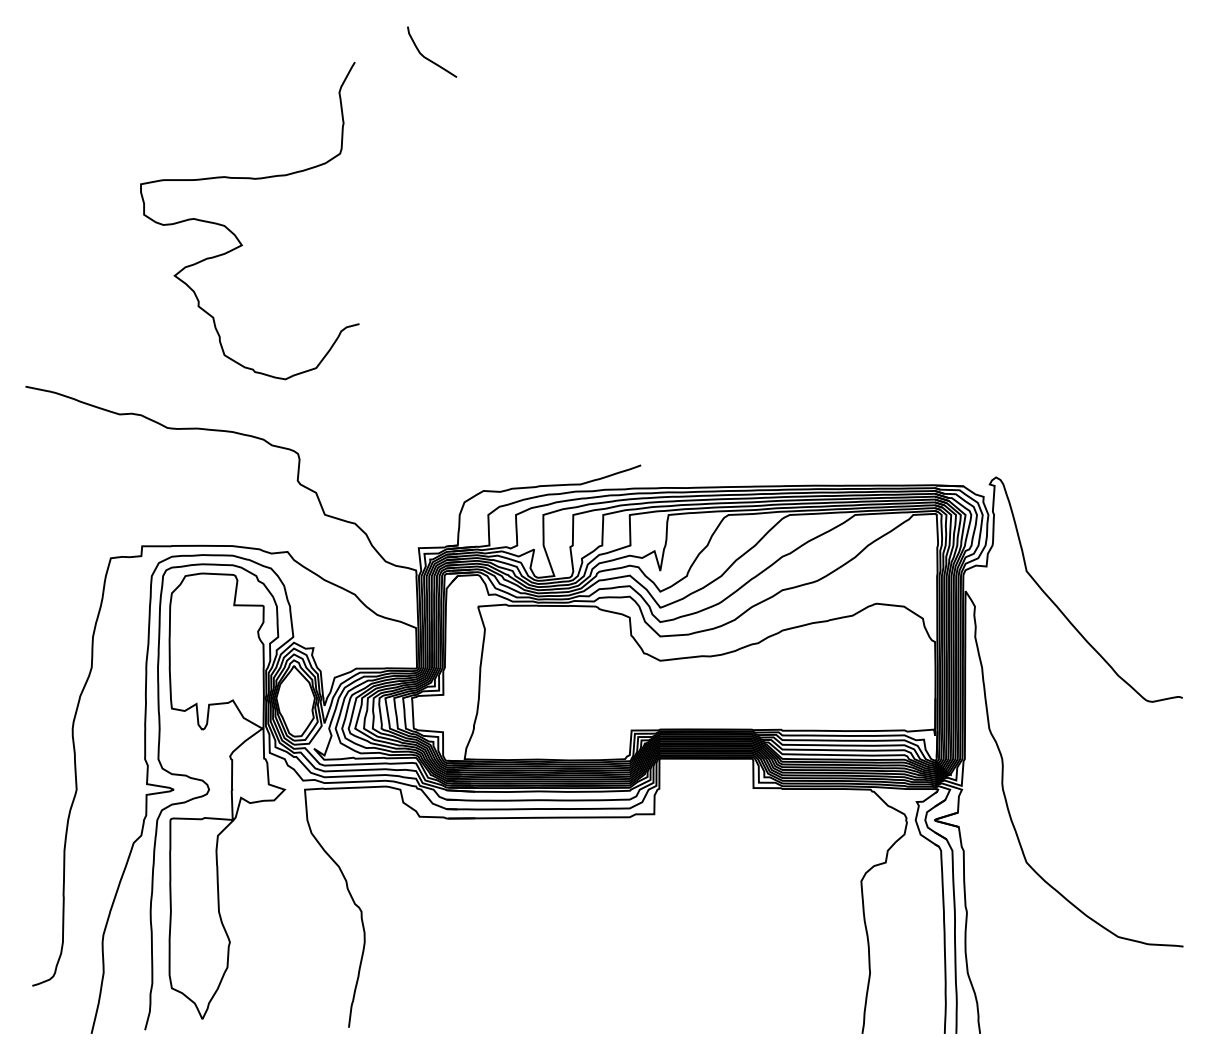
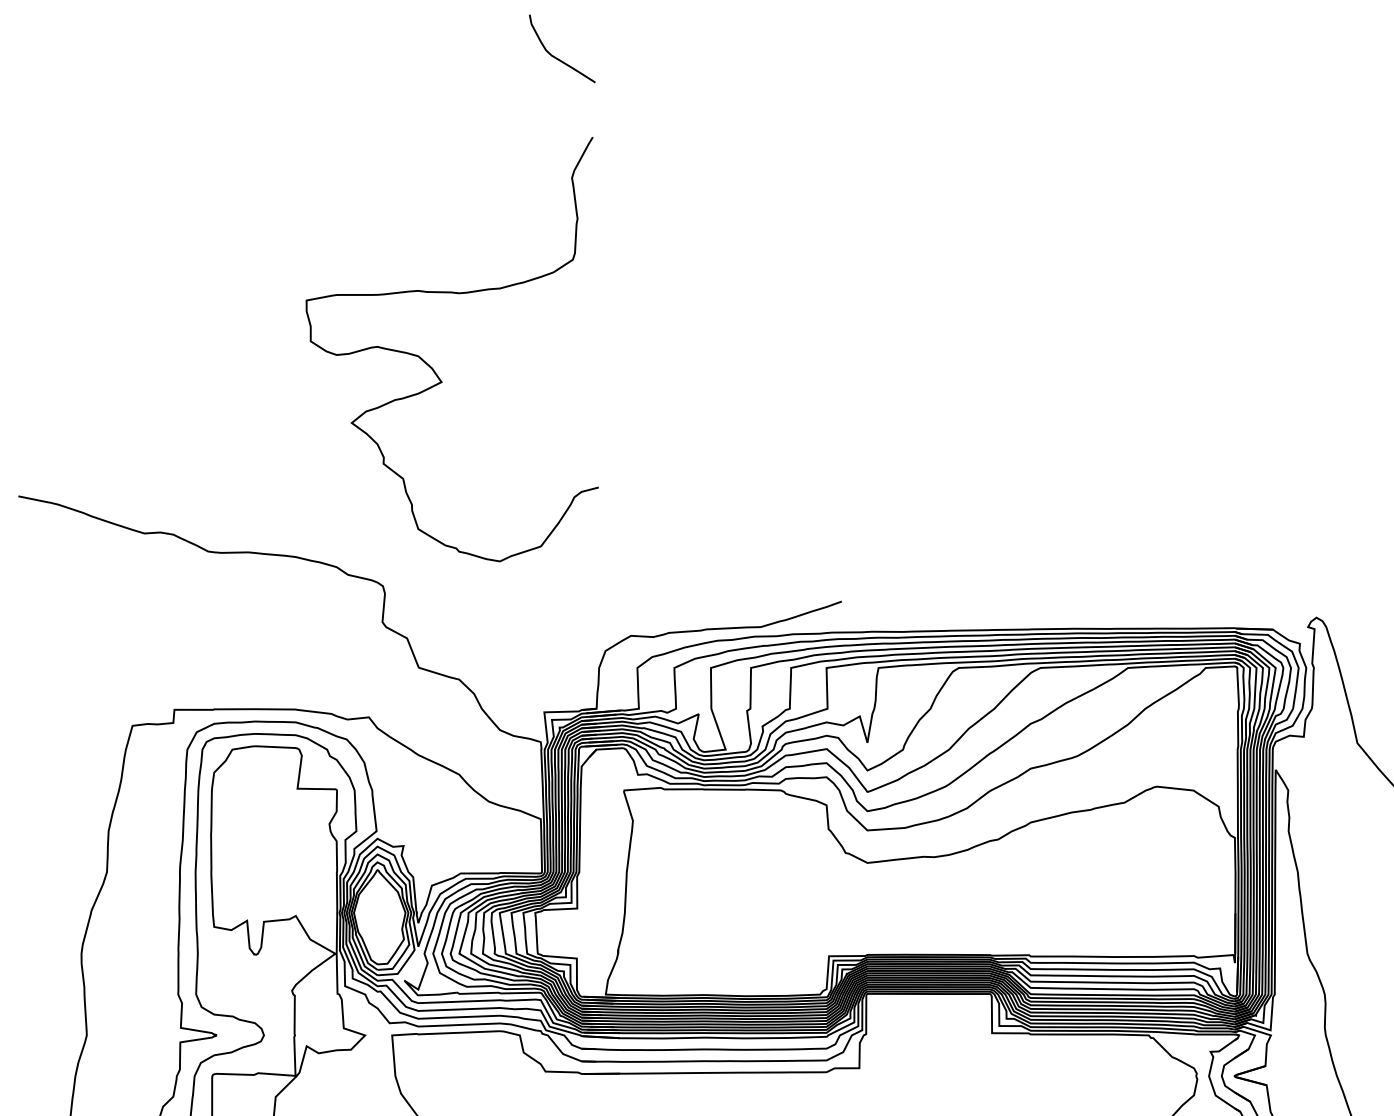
curve: (235, 234) -> (433, 367), moved

